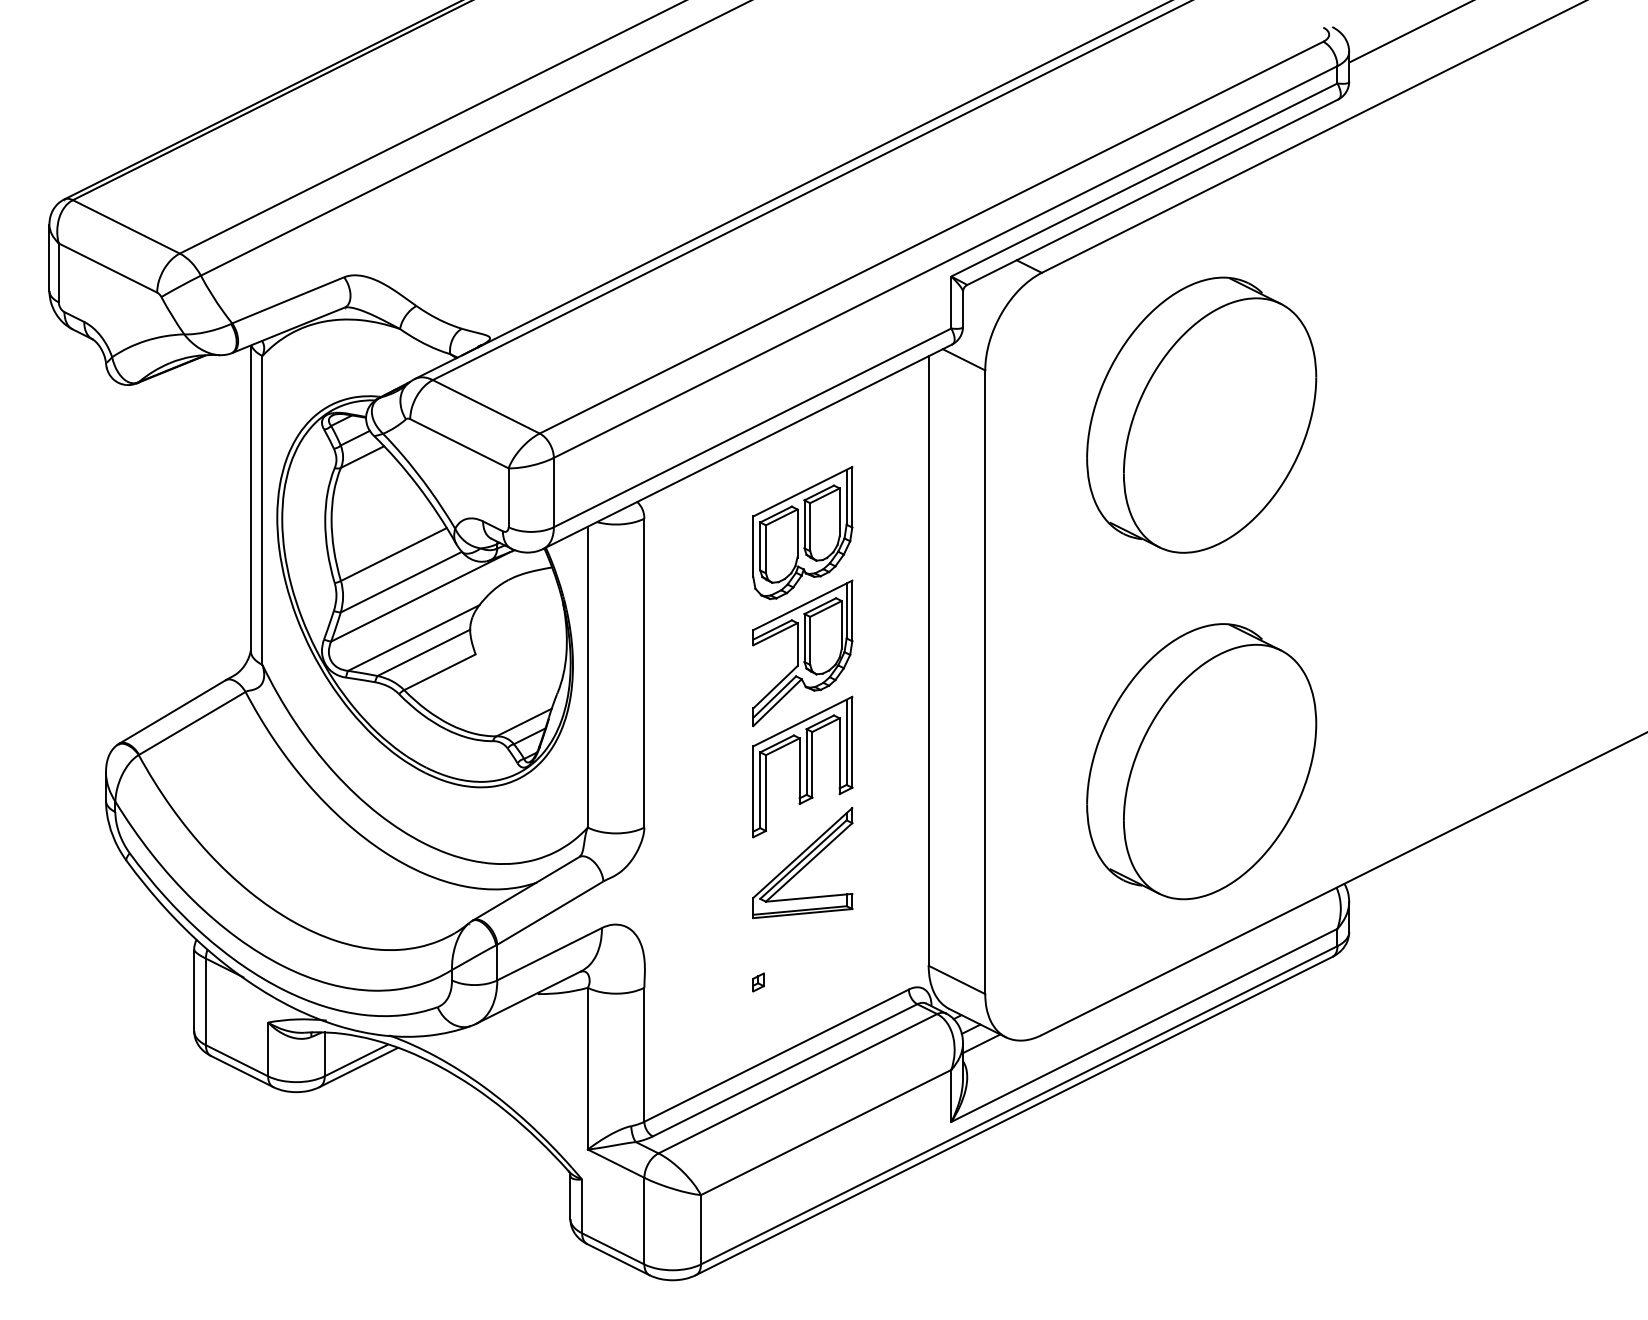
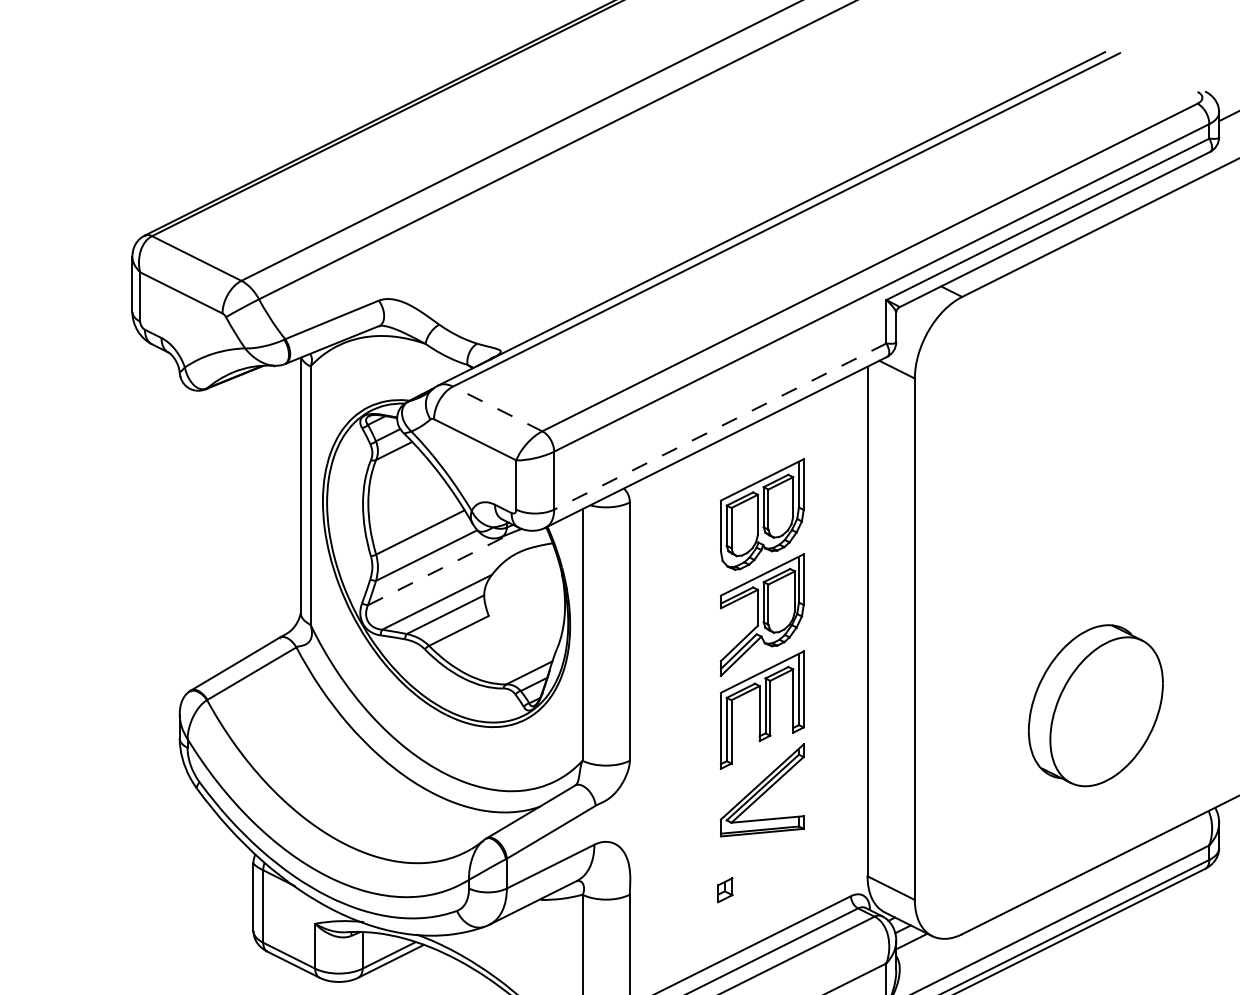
line: (486, 406) -> (497, 408), solid -> dashed
part: (1201, 414) -> (1095, 415), removed
line: (752, 428) -> (720, 427), solid -> dashed
line: (420, 596) -> (442, 567), solid -> dashed
part: (1201, 761) -> (1095, 705), size x0.7
part: (758, 982) -> (725, 890), size x1.6

